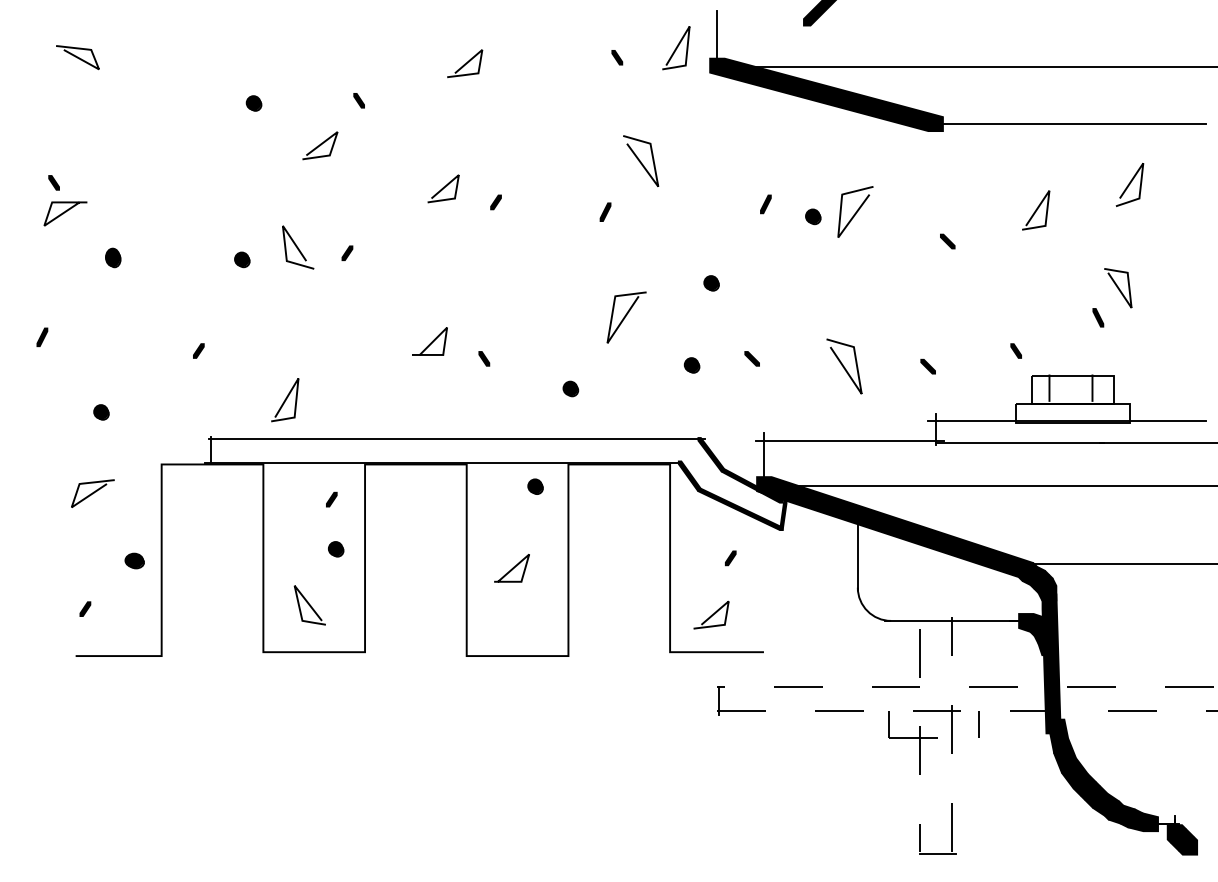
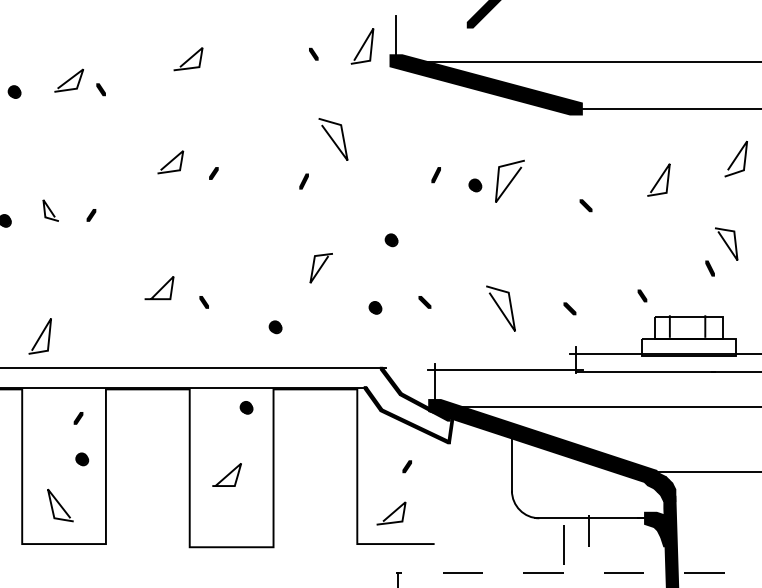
part: (320, 145) -> (69, 80), moved
part: (298, 247) -> (51, 210), size x0.6
part: (626, 317) -> (321, 268), size x0.7

